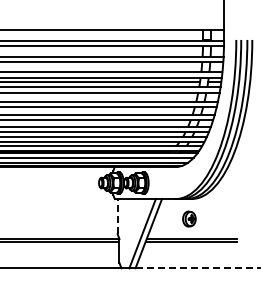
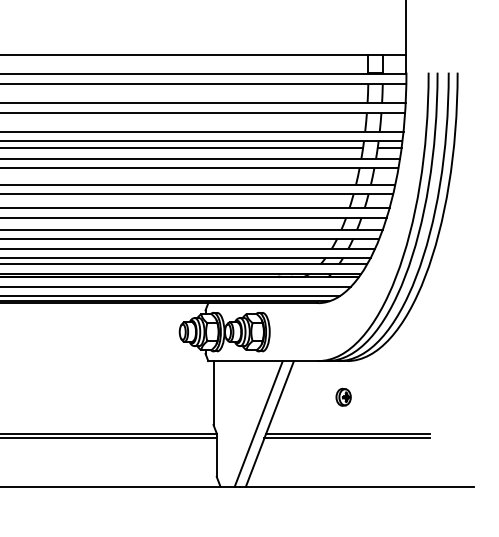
line: (117, 216) -> (213, 392), dashed -> solid
part: (189, 218) -> (343, 396), size x0.62
line: (198, 268) -> (360, 486), dashed -> solid

